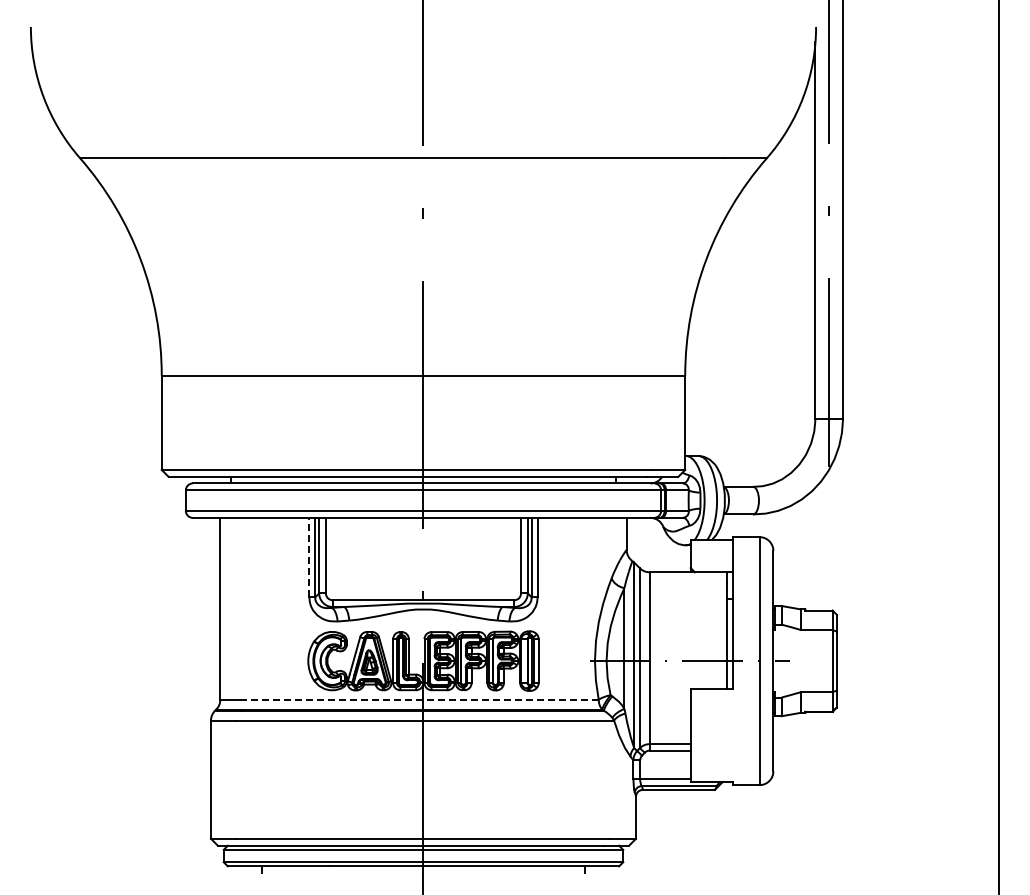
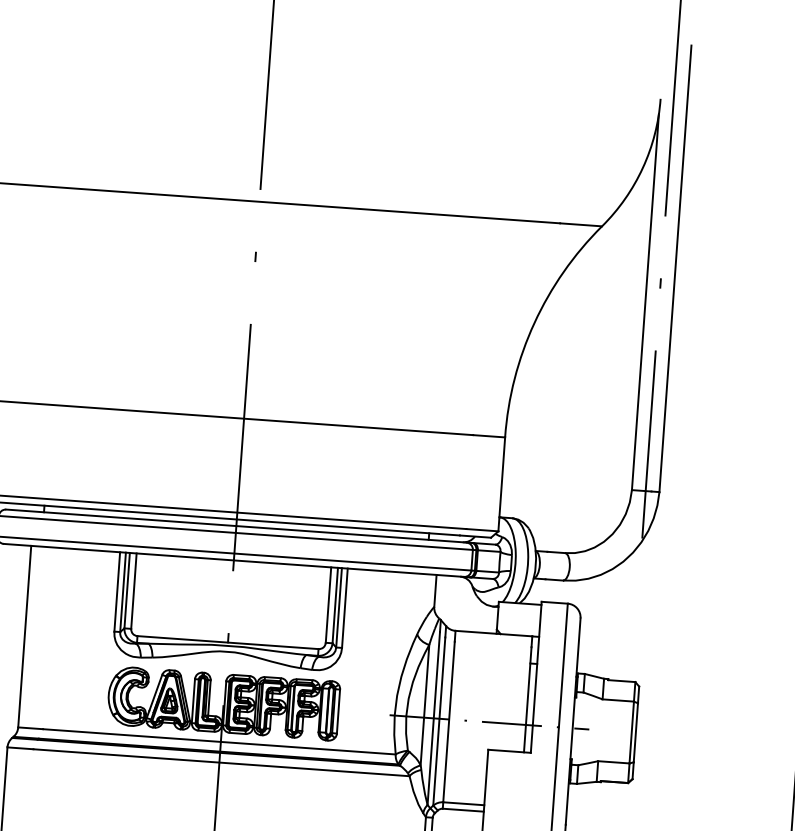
line: (309, 557) -> (117, 591), dashed -> solid
line: (421, 699) -> (218, 741), dashed -> solid

